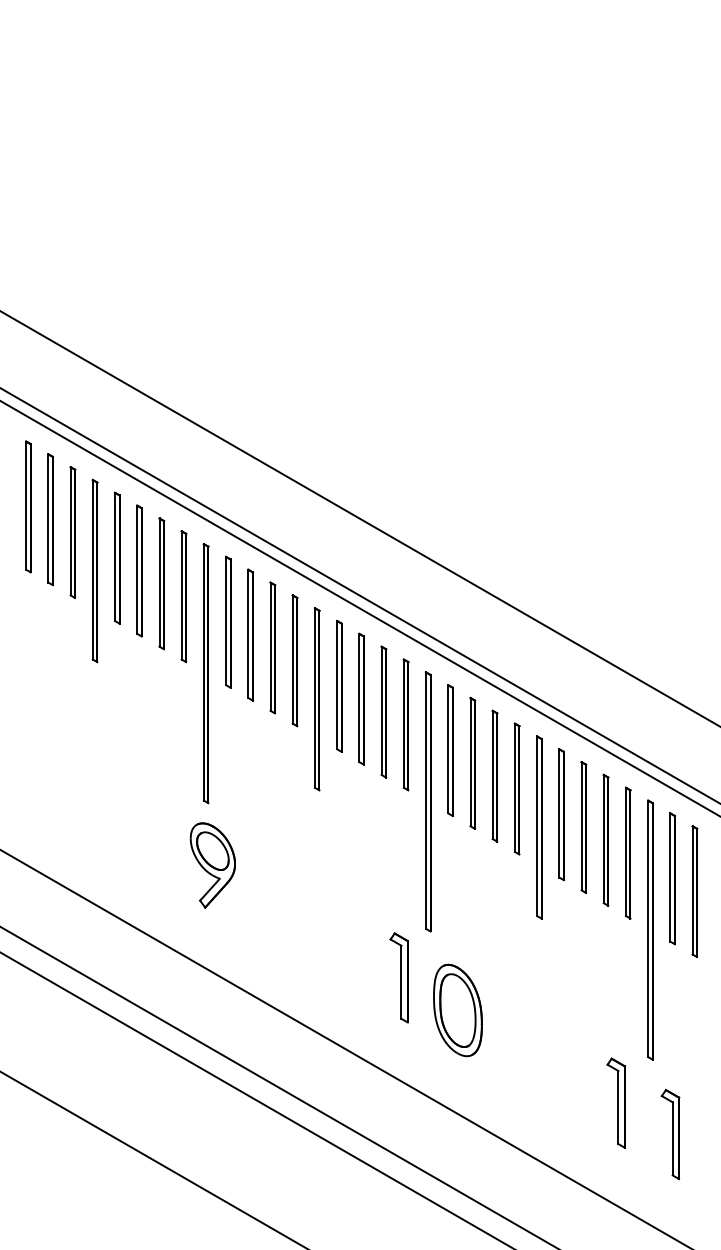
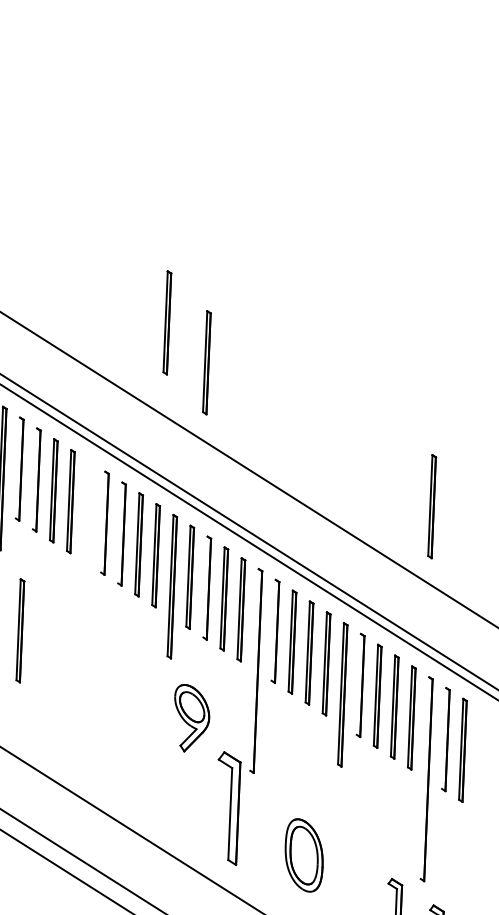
part: (296, 364) -> (167, 322), added
part: (348, 412) -> (206, 362), added
line: (115, 556) -> (18, 467), removed
line: (137, 569) -> (35, 478), removed
part: (642, 583) -> (431, 506), added
line: (226, 620) -> (103, 521), removed
line: (248, 633) -> (120, 532), removed
part: (205, 673) -> (85, 562), removed
line: (359, 697) -> (205, 586), removed
line: (448, 749) -> (273, 630), removed
part: (126, 762) -> (20, 630), added
line: (426, 800) -> (254, 669), removed
line: (559, 813) -> (359, 684), removed
part: (212, 865) -> (191, 718), moved
line: (670, 877) -> (444, 738), removed
line: (648, 928) -> (425, 777), removed
part: (398, 977) -> (227, 808), size x1.6
part: (457, 1010) -> (303, 855), moved

